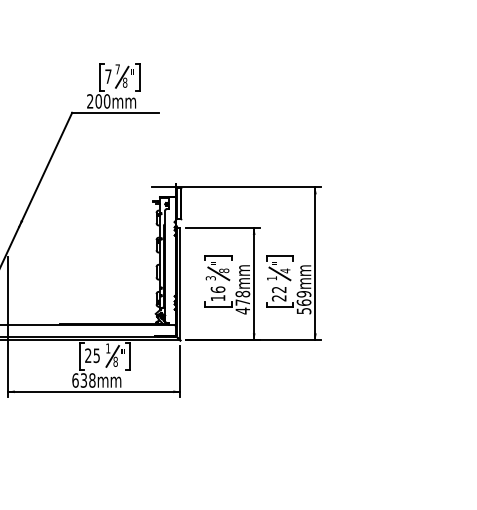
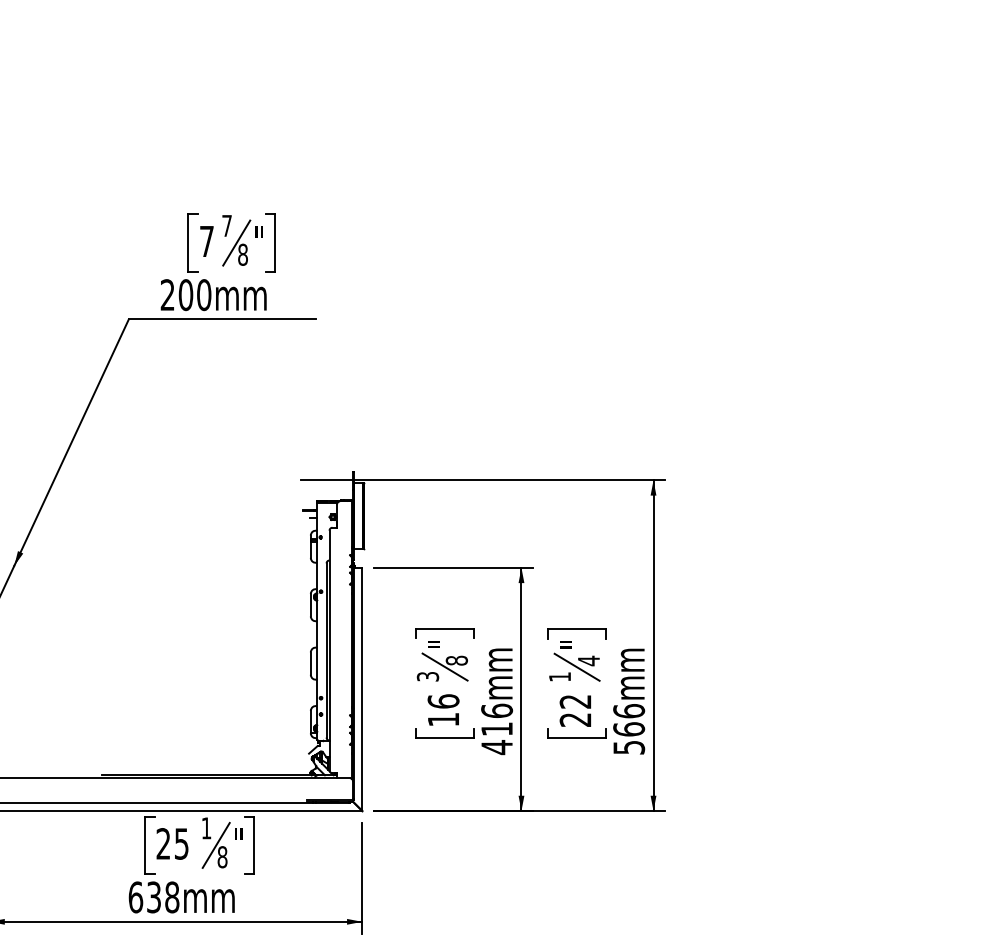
text: (303, 293) -> (627, 709), 569mm -> 566mm
text: (242, 297) -> (496, 718), 478mm -> 416mm

